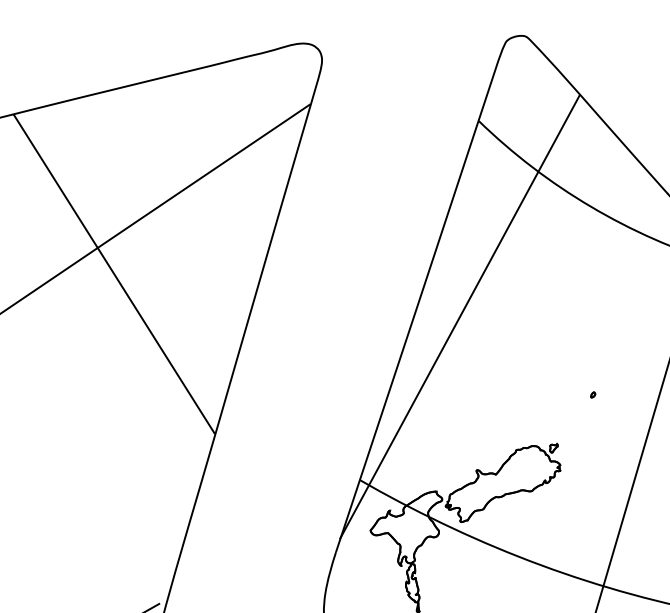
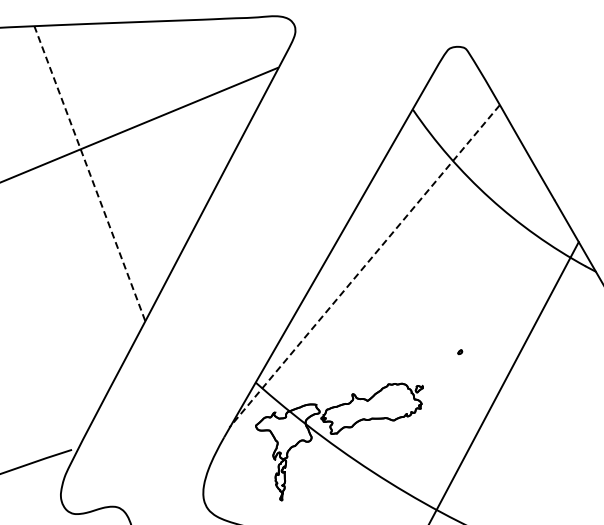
line: (113, 273) -> (89, 172), solid -> dashed
line: (459, 317) -> (364, 266), solid -> dashed

